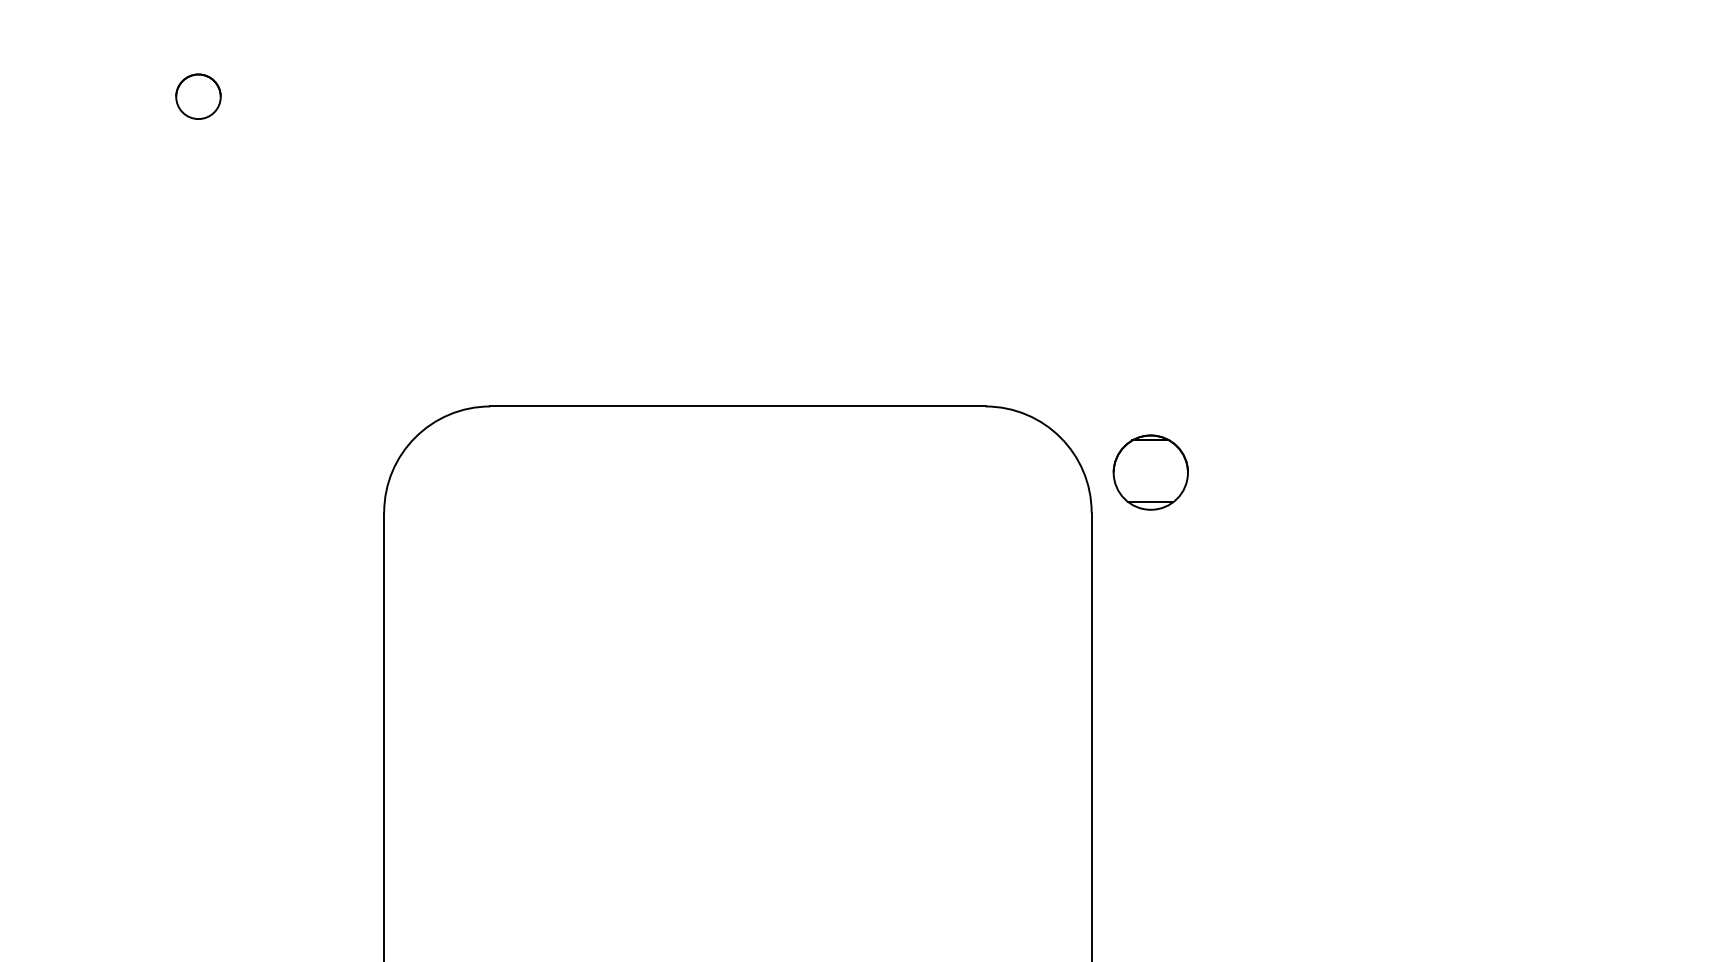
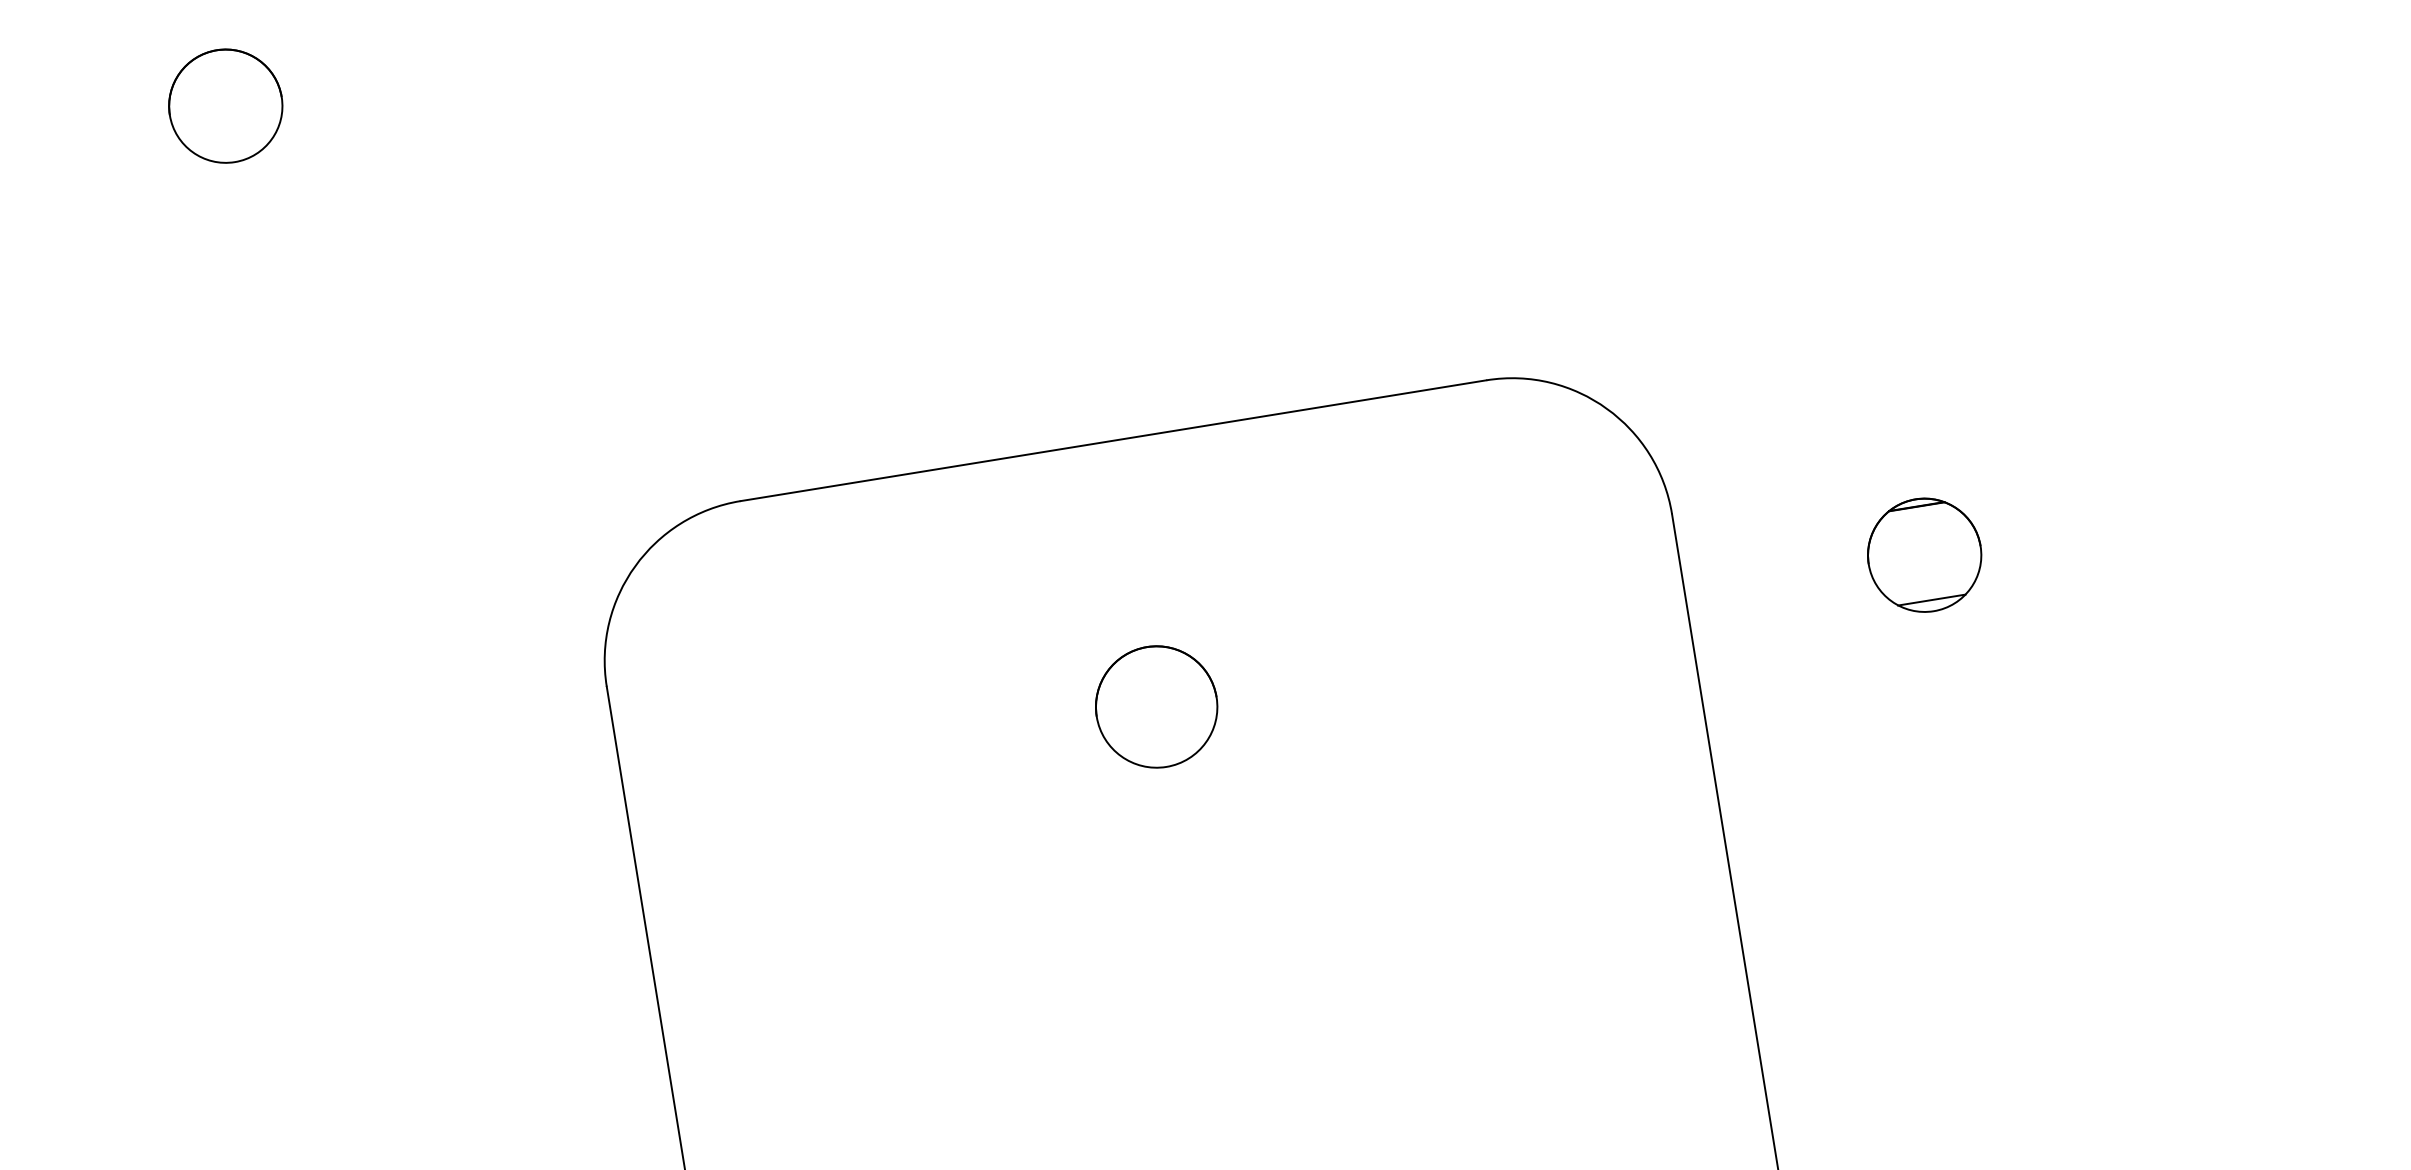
circle: (198, 96) -> (225, 105), size x1.67
part: (1150, 472) -> (1924, 555), moved
circle: (737, 582) -> (1155, 705), added

